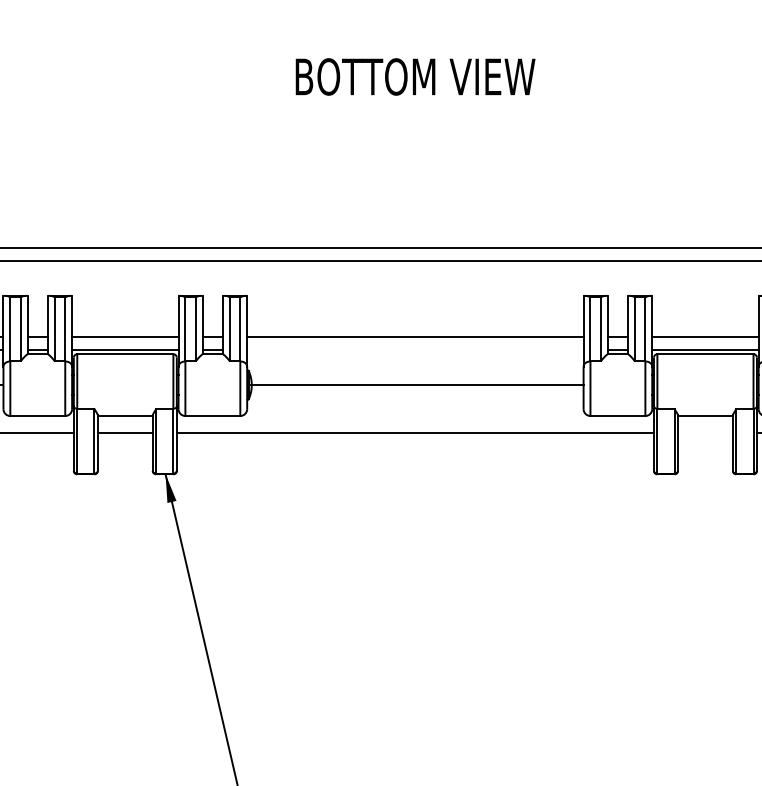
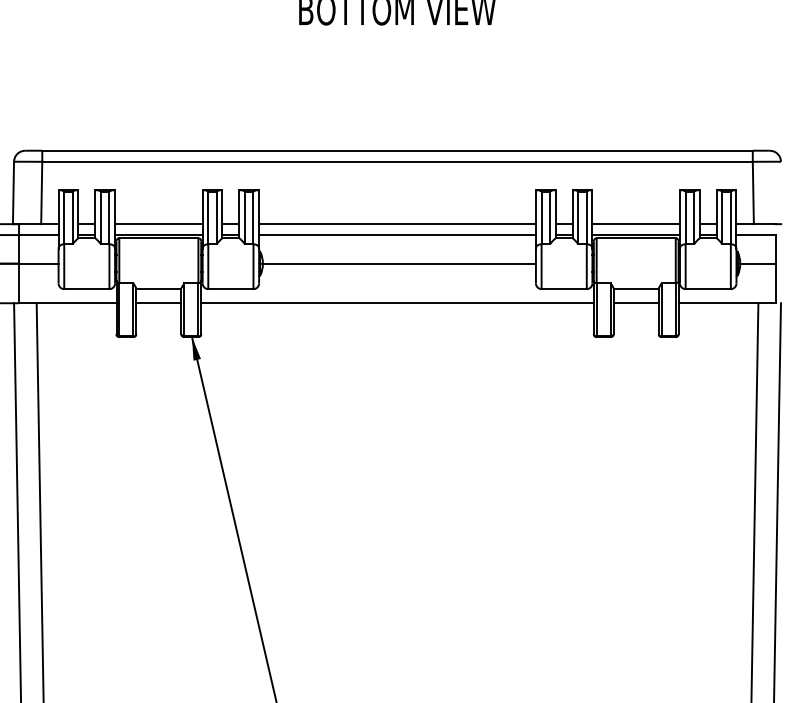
line: (415, 350) -> (397, 235), added
line: (704, 433) -> (635, 303), added

